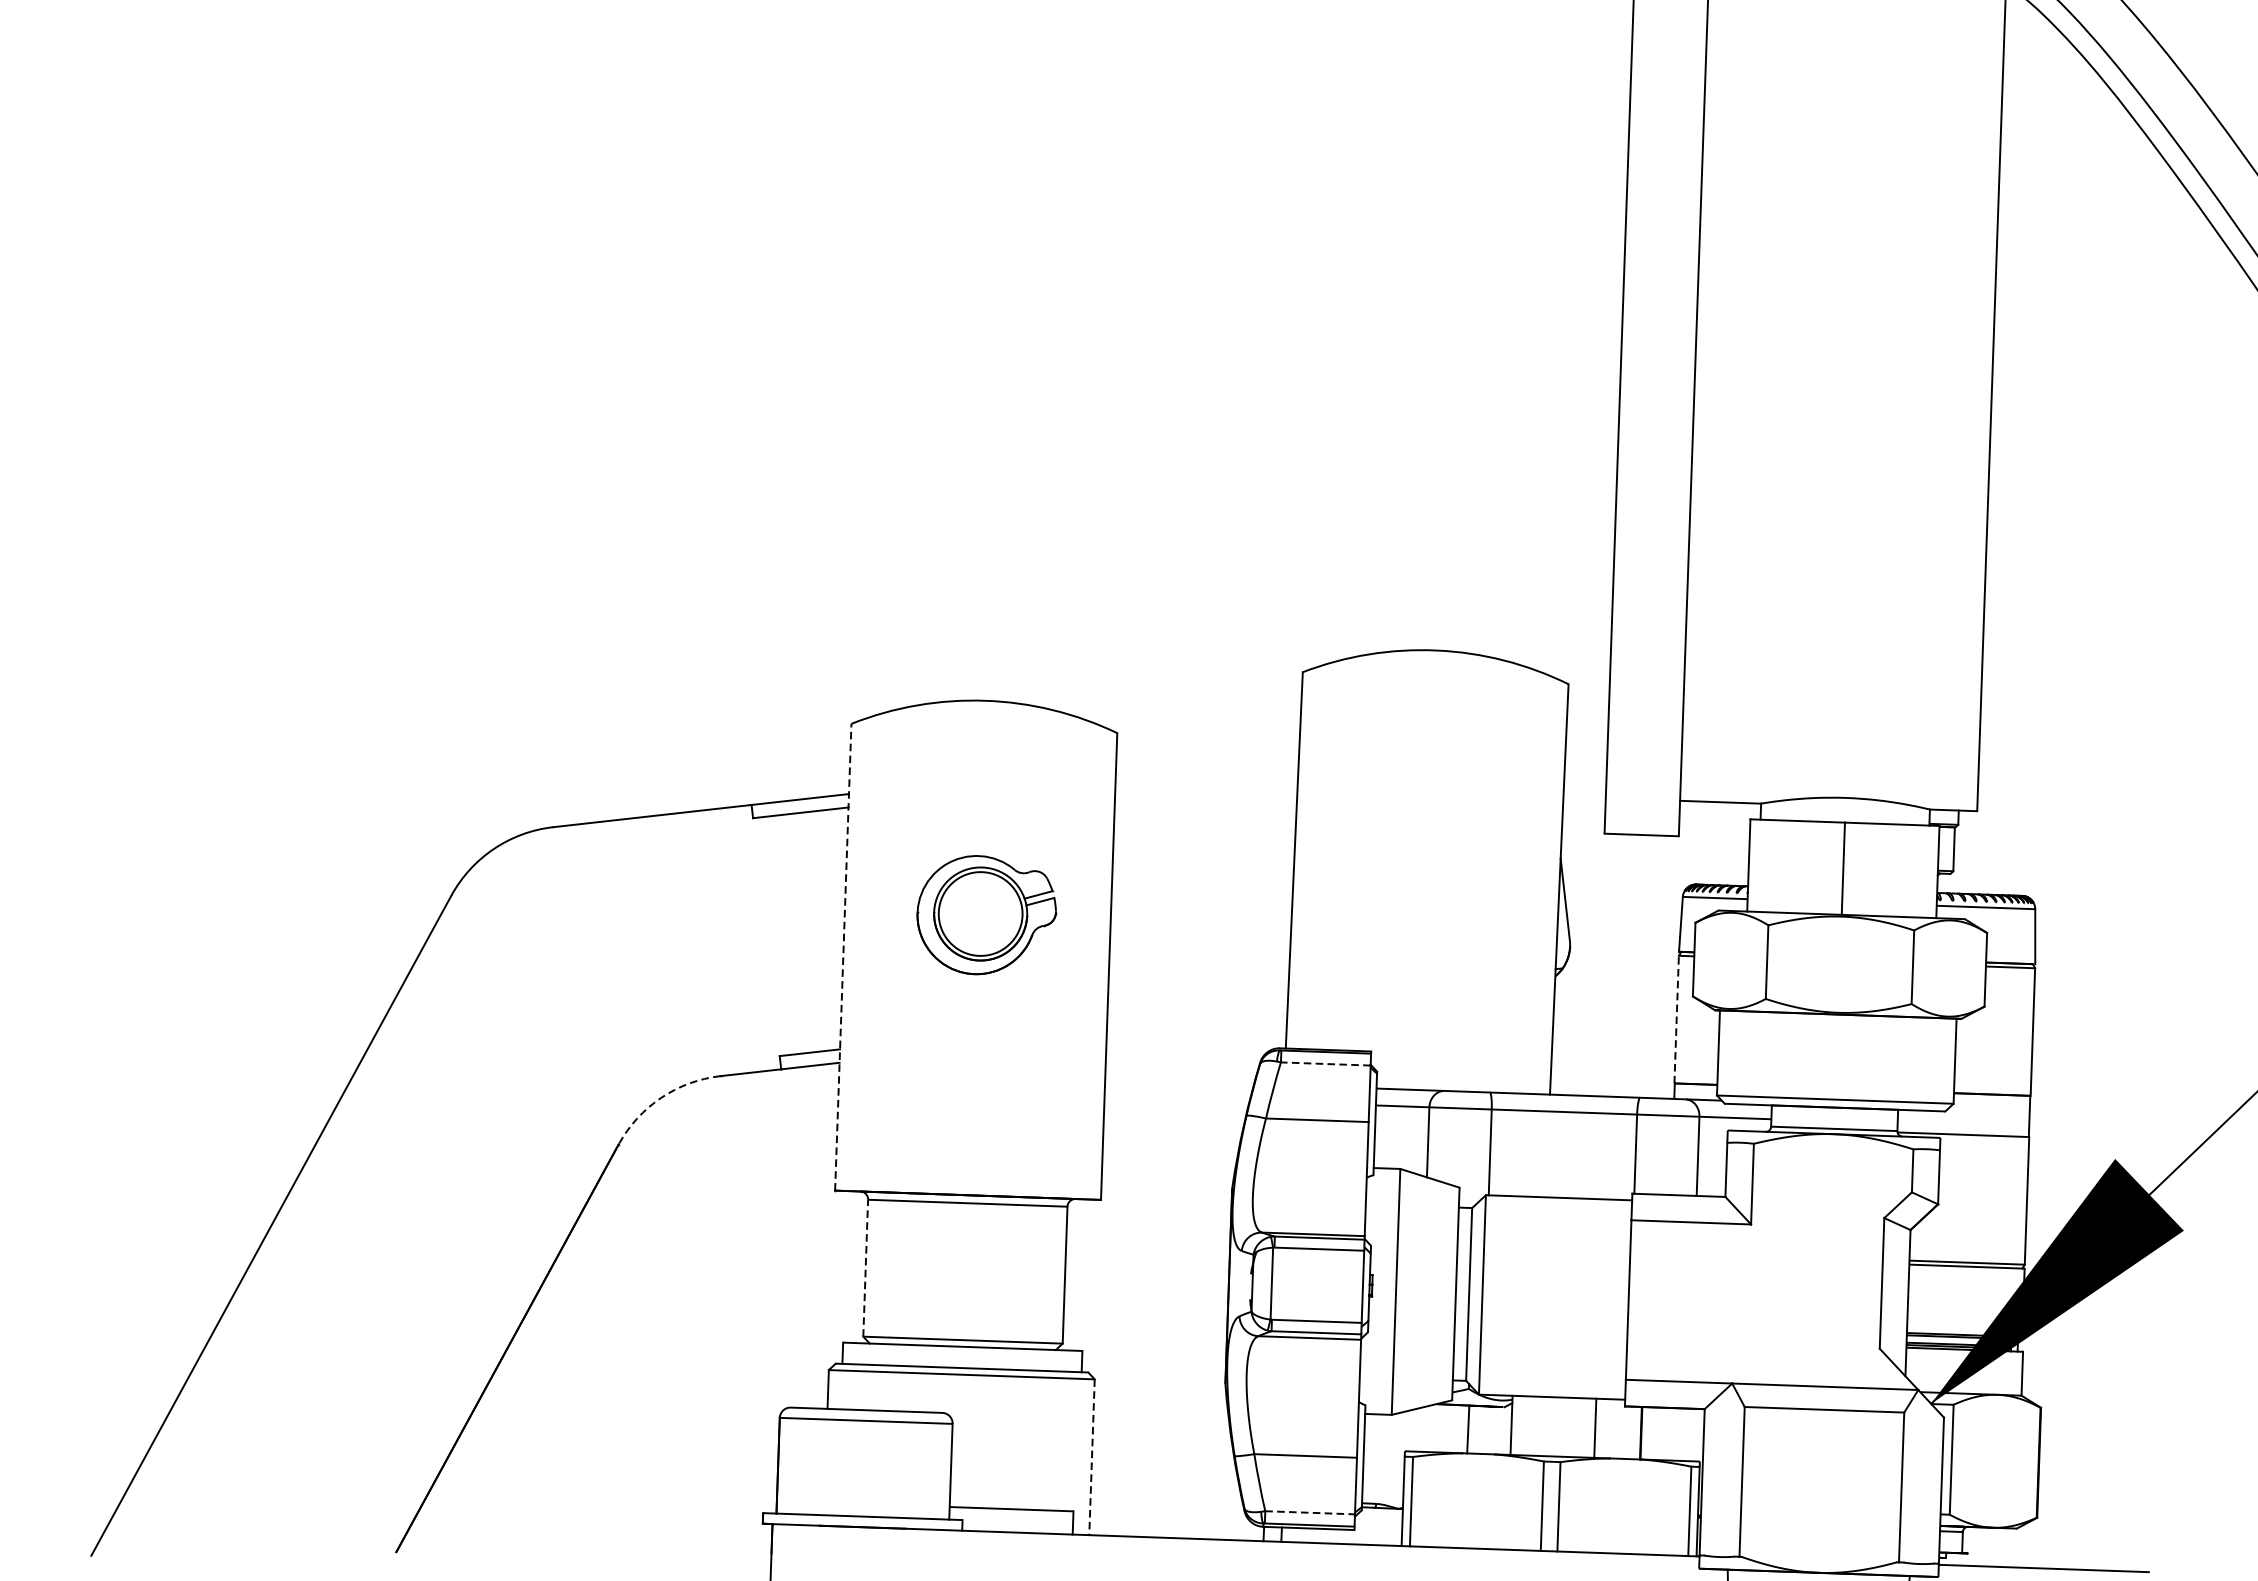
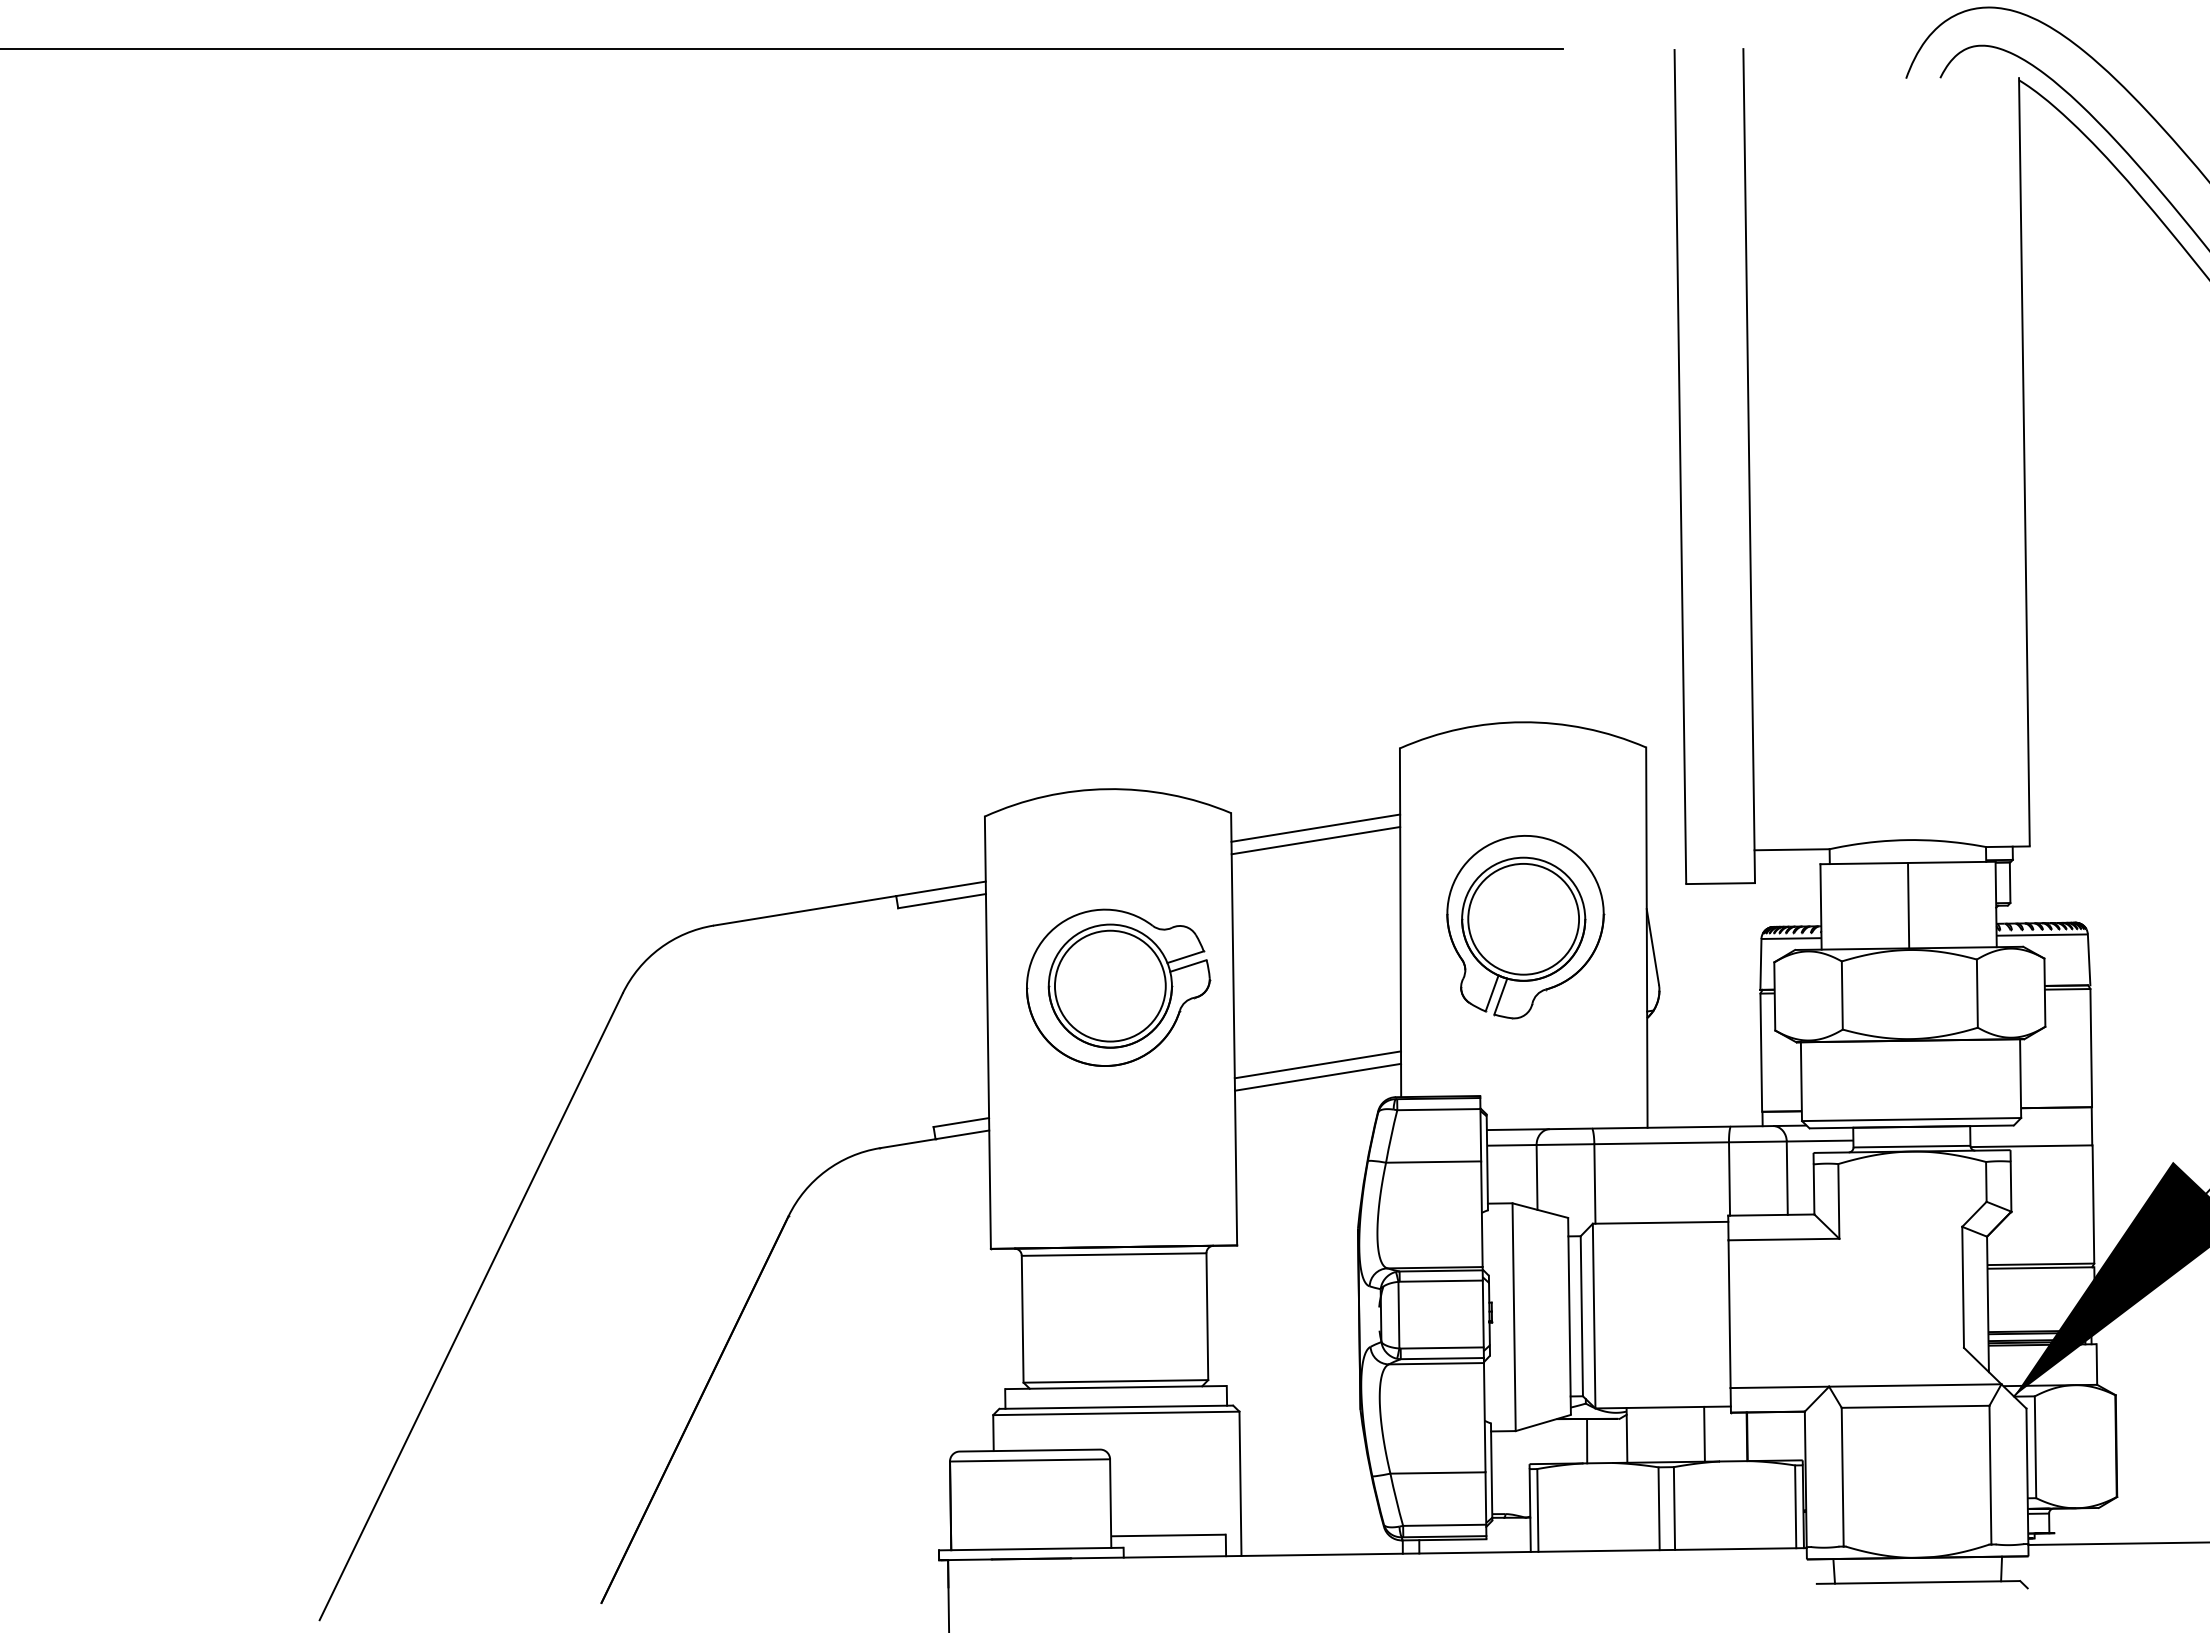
line: (1207, 753) -> (1315, 827), added
line: (1206, 767) -> (1315, 840), added
part: (1428, 872) -> (1525, 927), added
part: (986, 915) -> (1118, 987), size x1.43
line: (842, 956) -> (987, 1032), dashed -> solid
line: (1197, 1008) -> (1317, 1064), added
line: (1676, 1019) -> (1761, 1052), dashed -> solid
line: (1196, 1021) -> (1317, 1076), added
line: (1325, 1063) -> (1438, 1109), dashed -> solid
arc: (660, 1098) -> (825, 1171), dashed -> solid
line: (865, 1267) -> (1022, 1318), dashed -> solid
line: (1091, 1457) -> (1240, 1484), dashed -> solid
line: (1309, 1512) -> (1444, 1525), dashed -> solid

